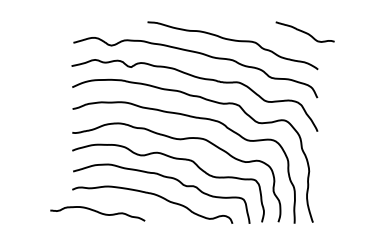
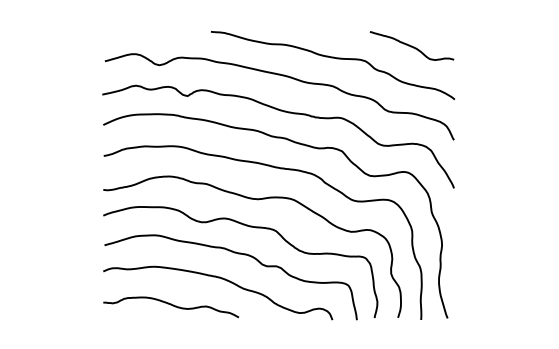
curve: (304, 31) -> (411, 45), moved
curve: (97, 212) -> (170, 305), moved

